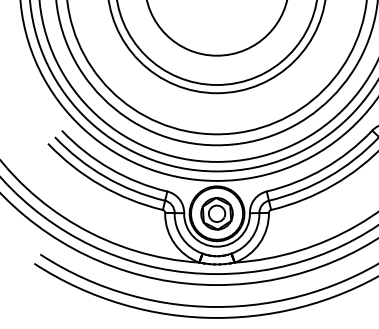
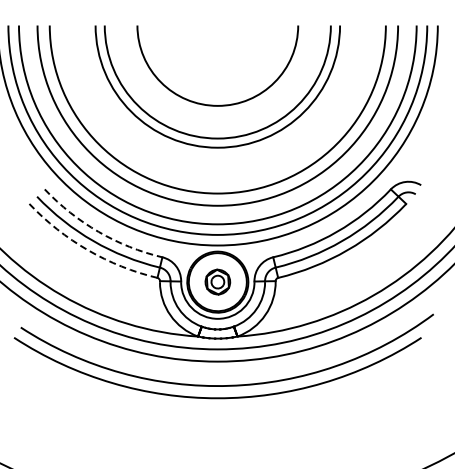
arc: (110, 168) -> (98, 231), solid -> dashed
arc: (101, 185) -> (88, 250), solid -> dashed
part: (216, 213) -> (217, 281), size x0.7

